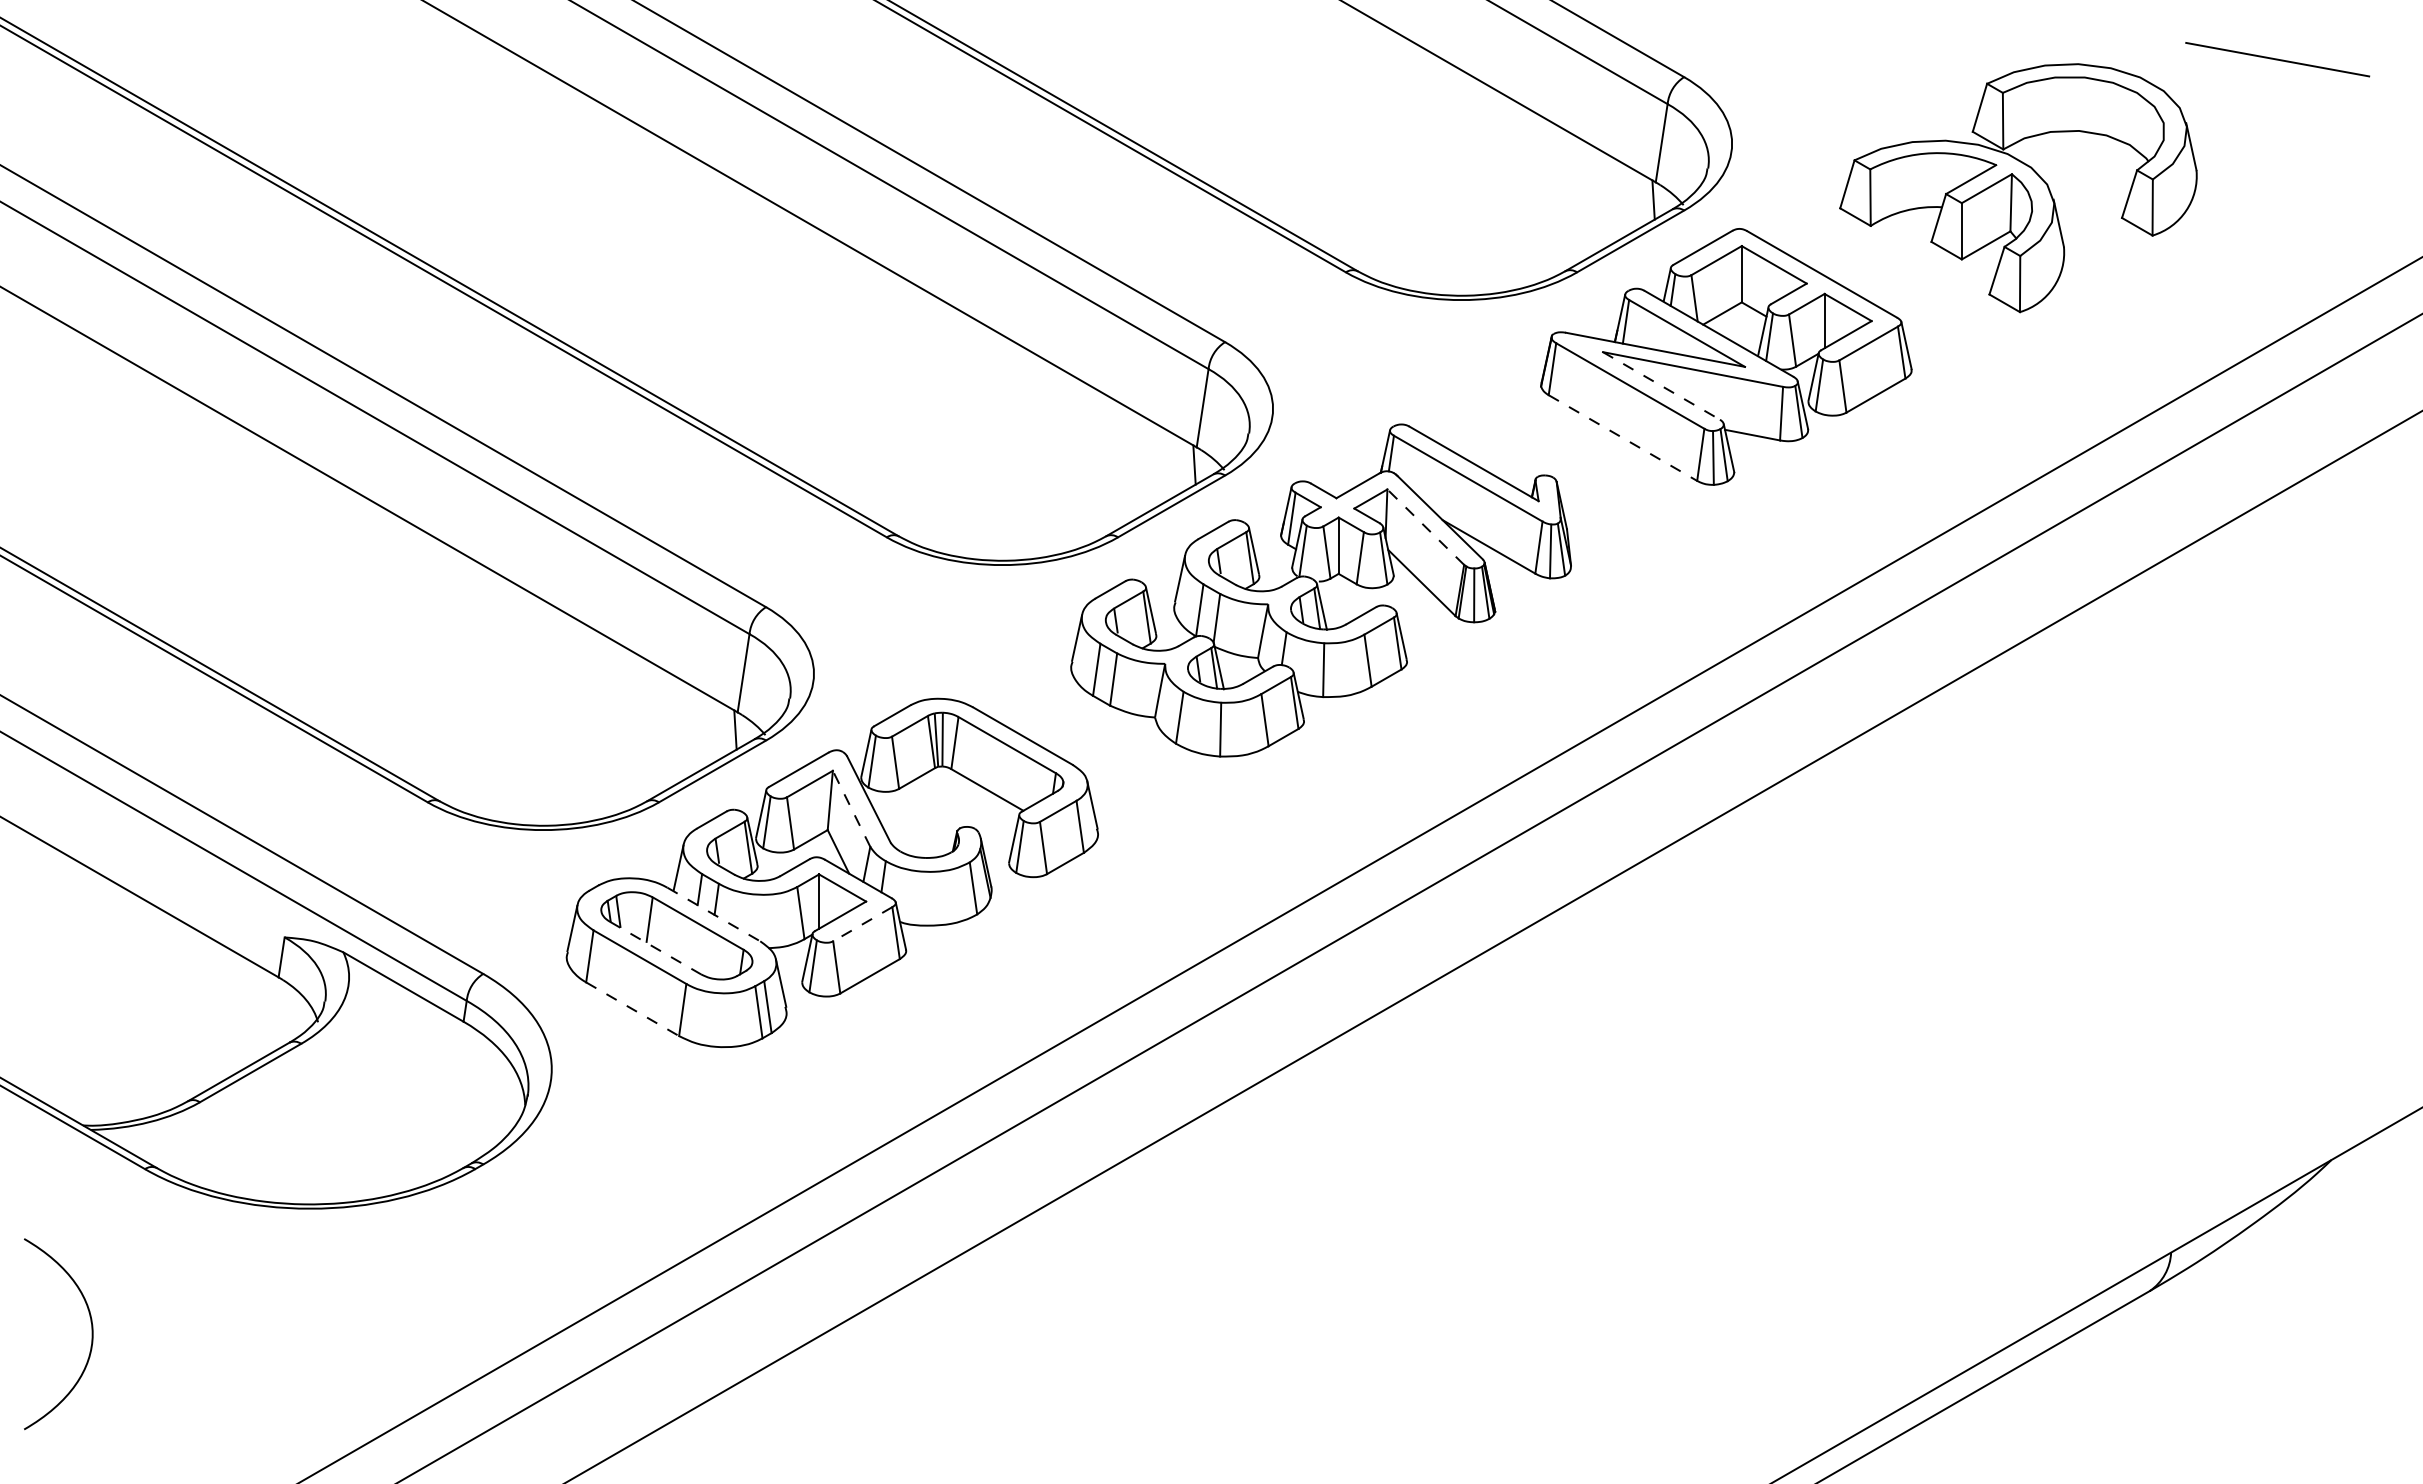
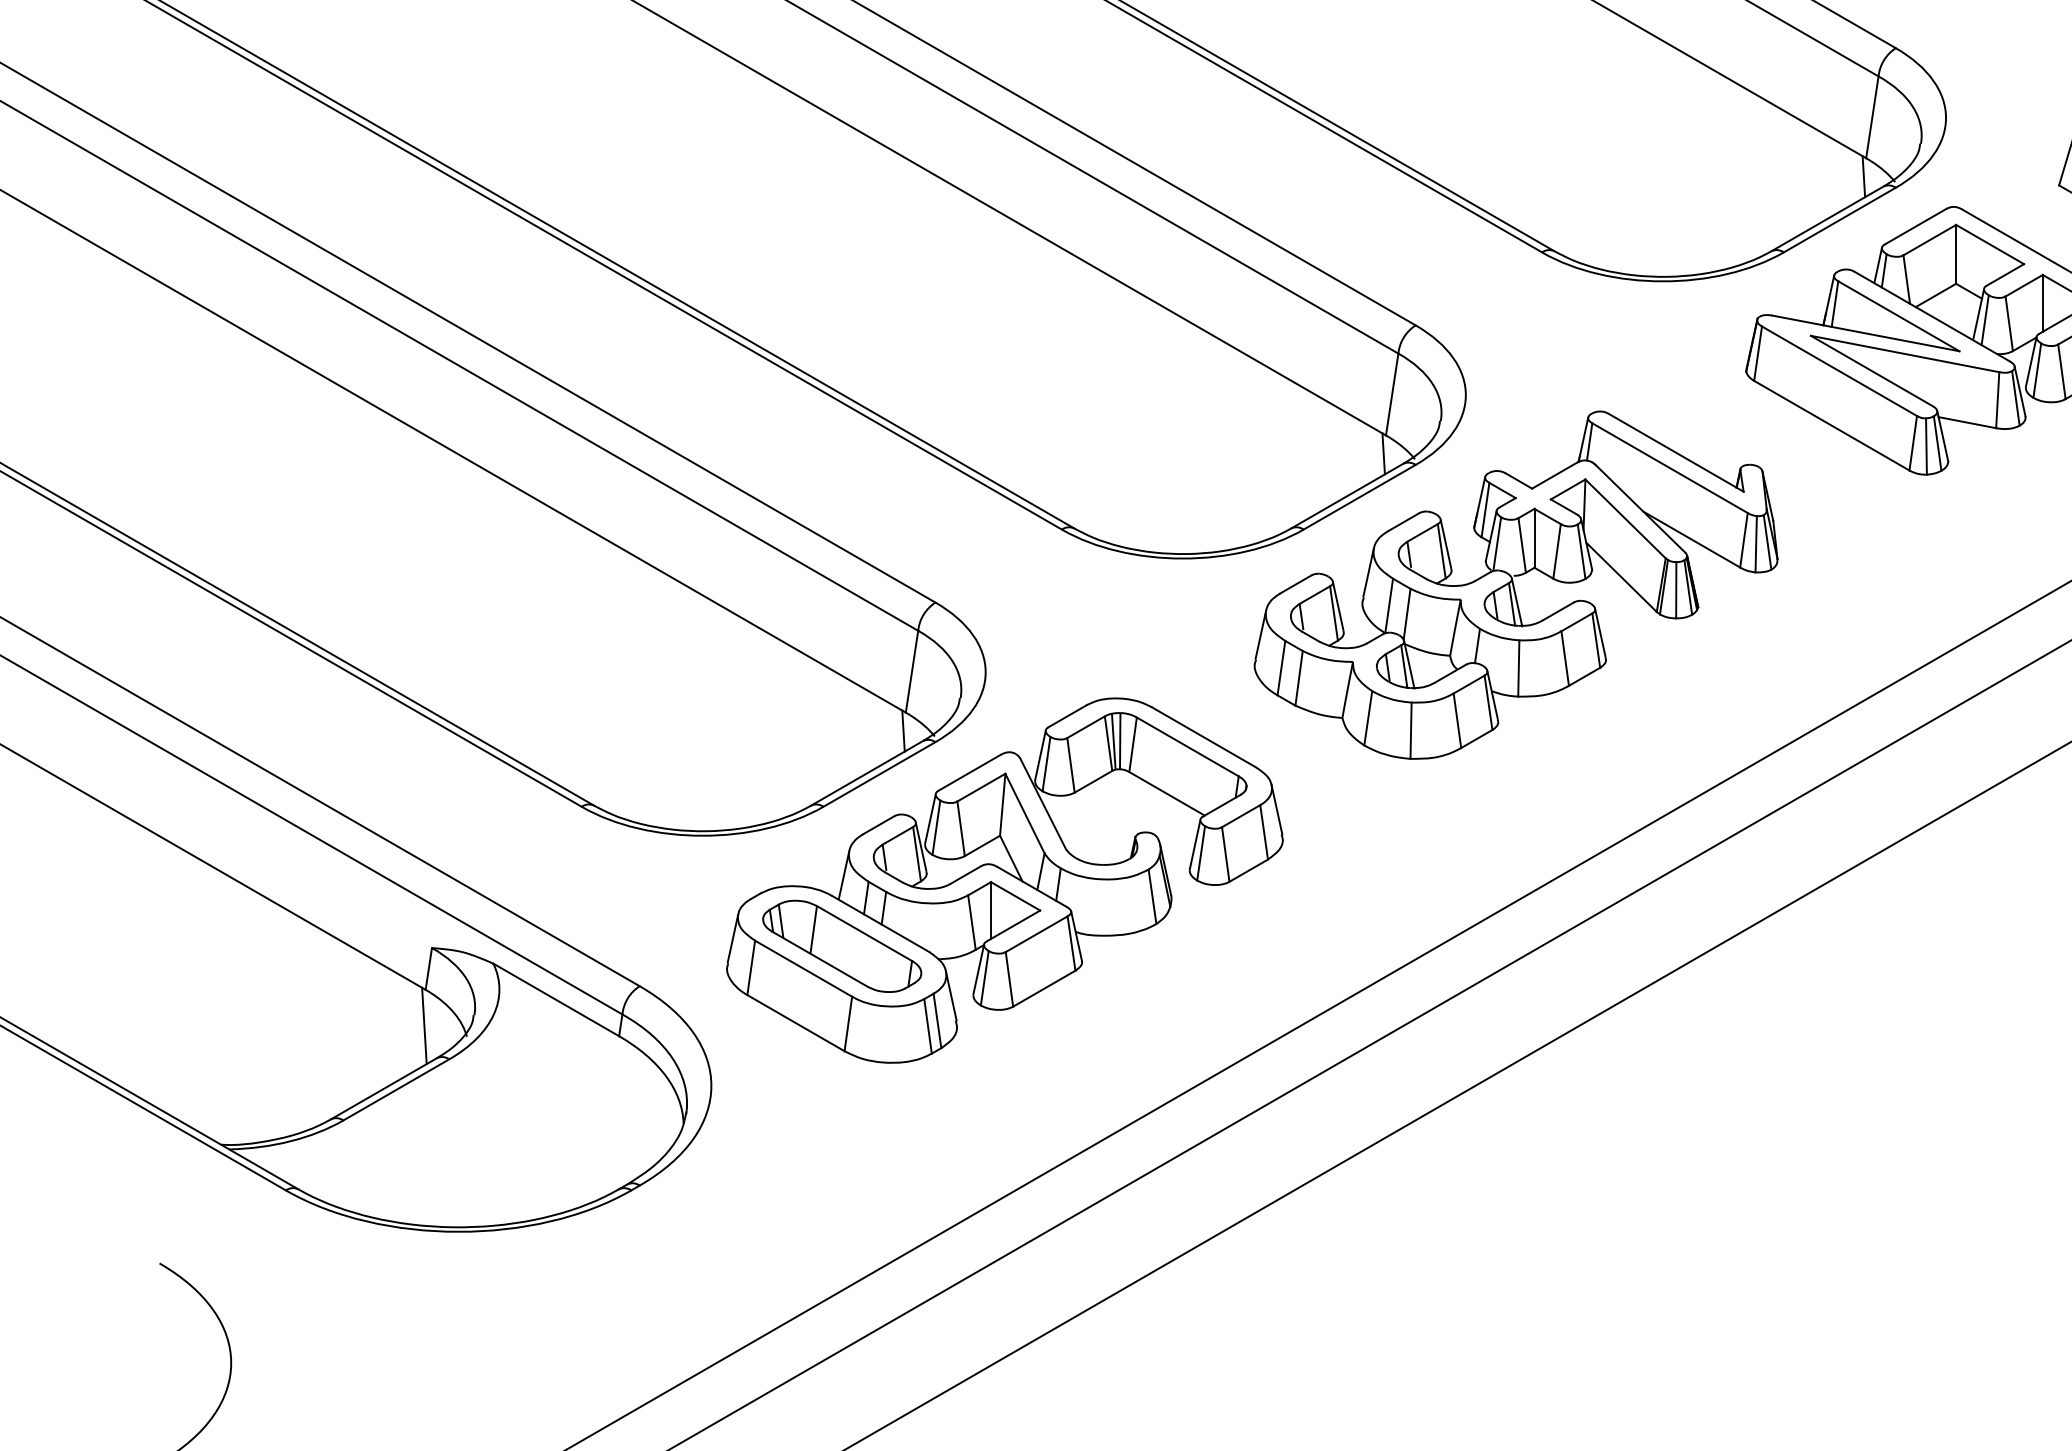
line: (1661, 385) -> (1872, 370), dashed -> solid
line: (1622, 438) -> (1831, 426), dashed -> solid
line: (1425, 527) -> (1625, 519), dashed -> solid
line: (851, 808) -> (1024, 813), dashed -> solid
line: (713, 914) -> (880, 924), dashed -> solid
line: (862, 924) -> (1036, 934), dashed -> solid
line: (656, 948) -> (820, 959), dashed -> solid
line: (632, 1009) -> (795, 1023), dashed -> solid
line: (277, 1011) -> (424, 1025), added

